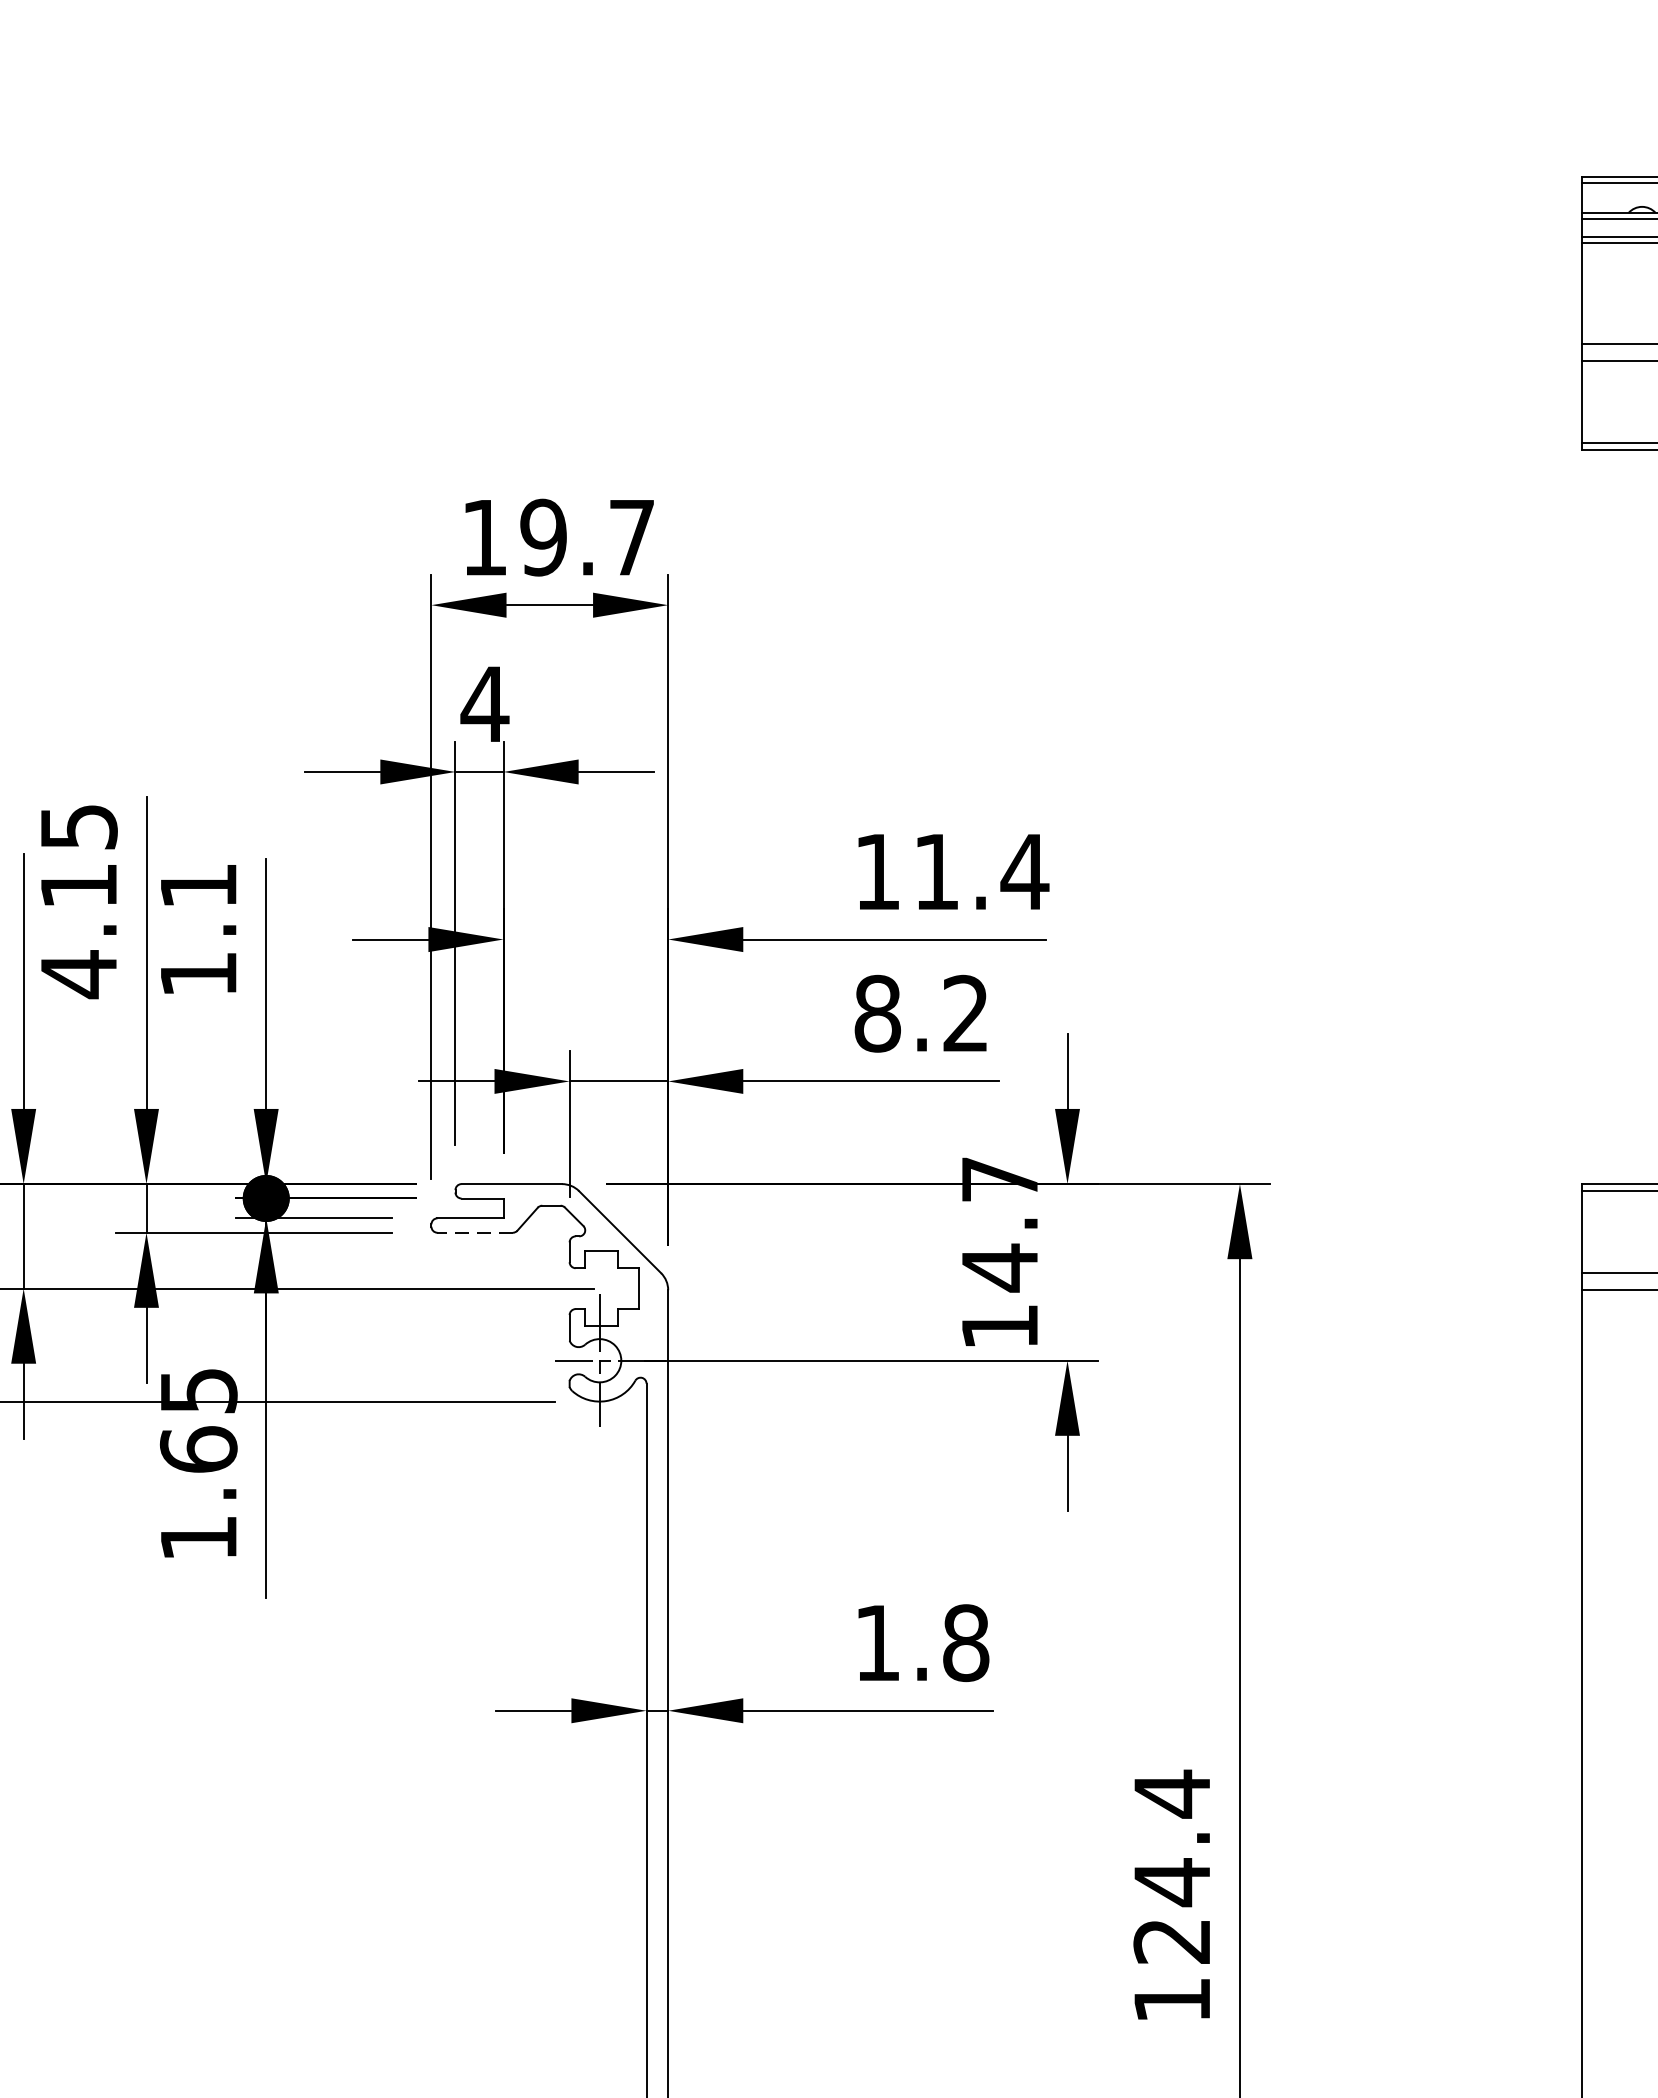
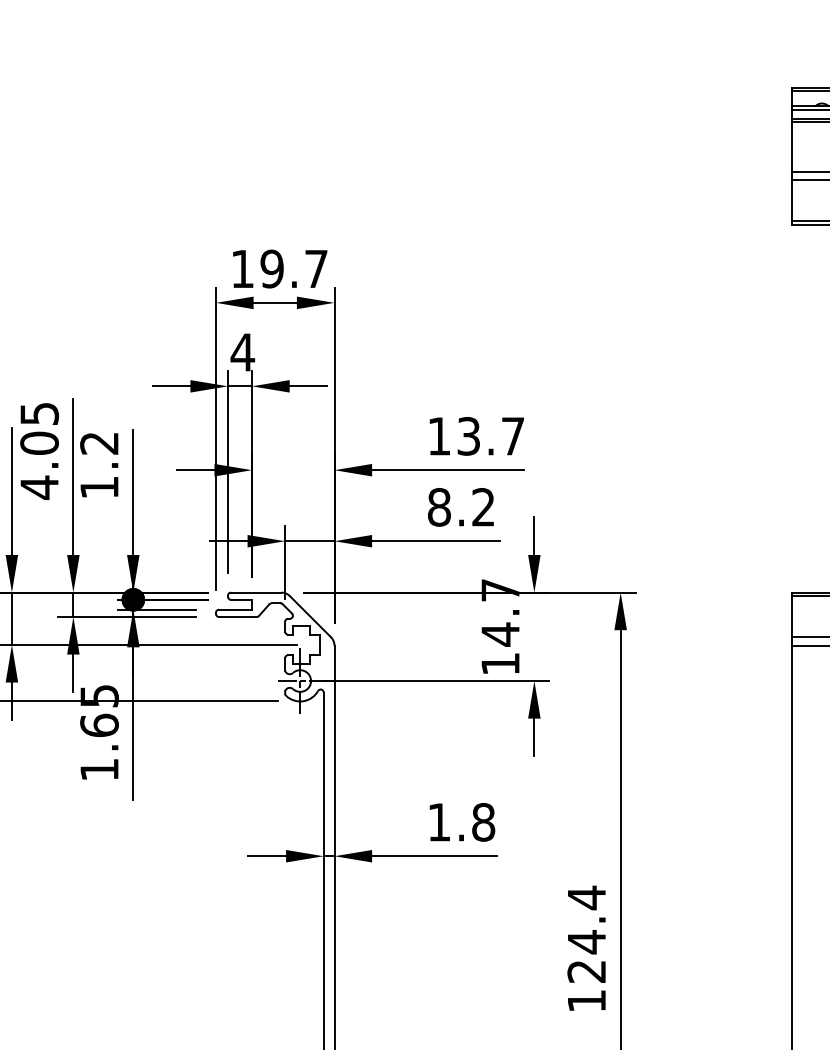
text: (981, 872) -> (491, 436), 11.4 -> 13.7
text: (78, 884) -> (39, 442), 4.15 -> 4.05
text: (198, 886) -> (99, 443), 1.1 -> 1.2
line: (474, 1231) -> (237, 616), dashed -> solid

